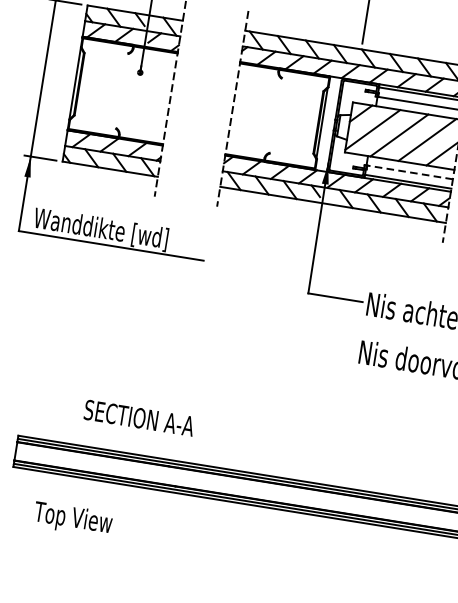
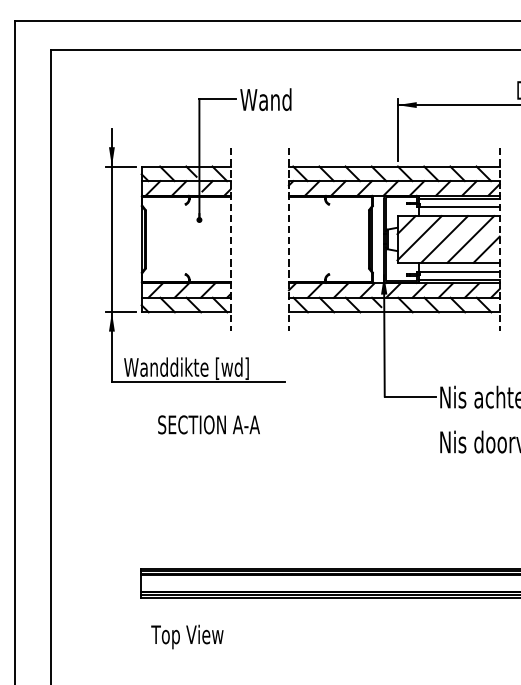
line: (409, 172) -> (459, 271), dashed -> solid
text: (138, 417) -> (208, 424), moved
text: (73, 519) -> (187, 636), moved

